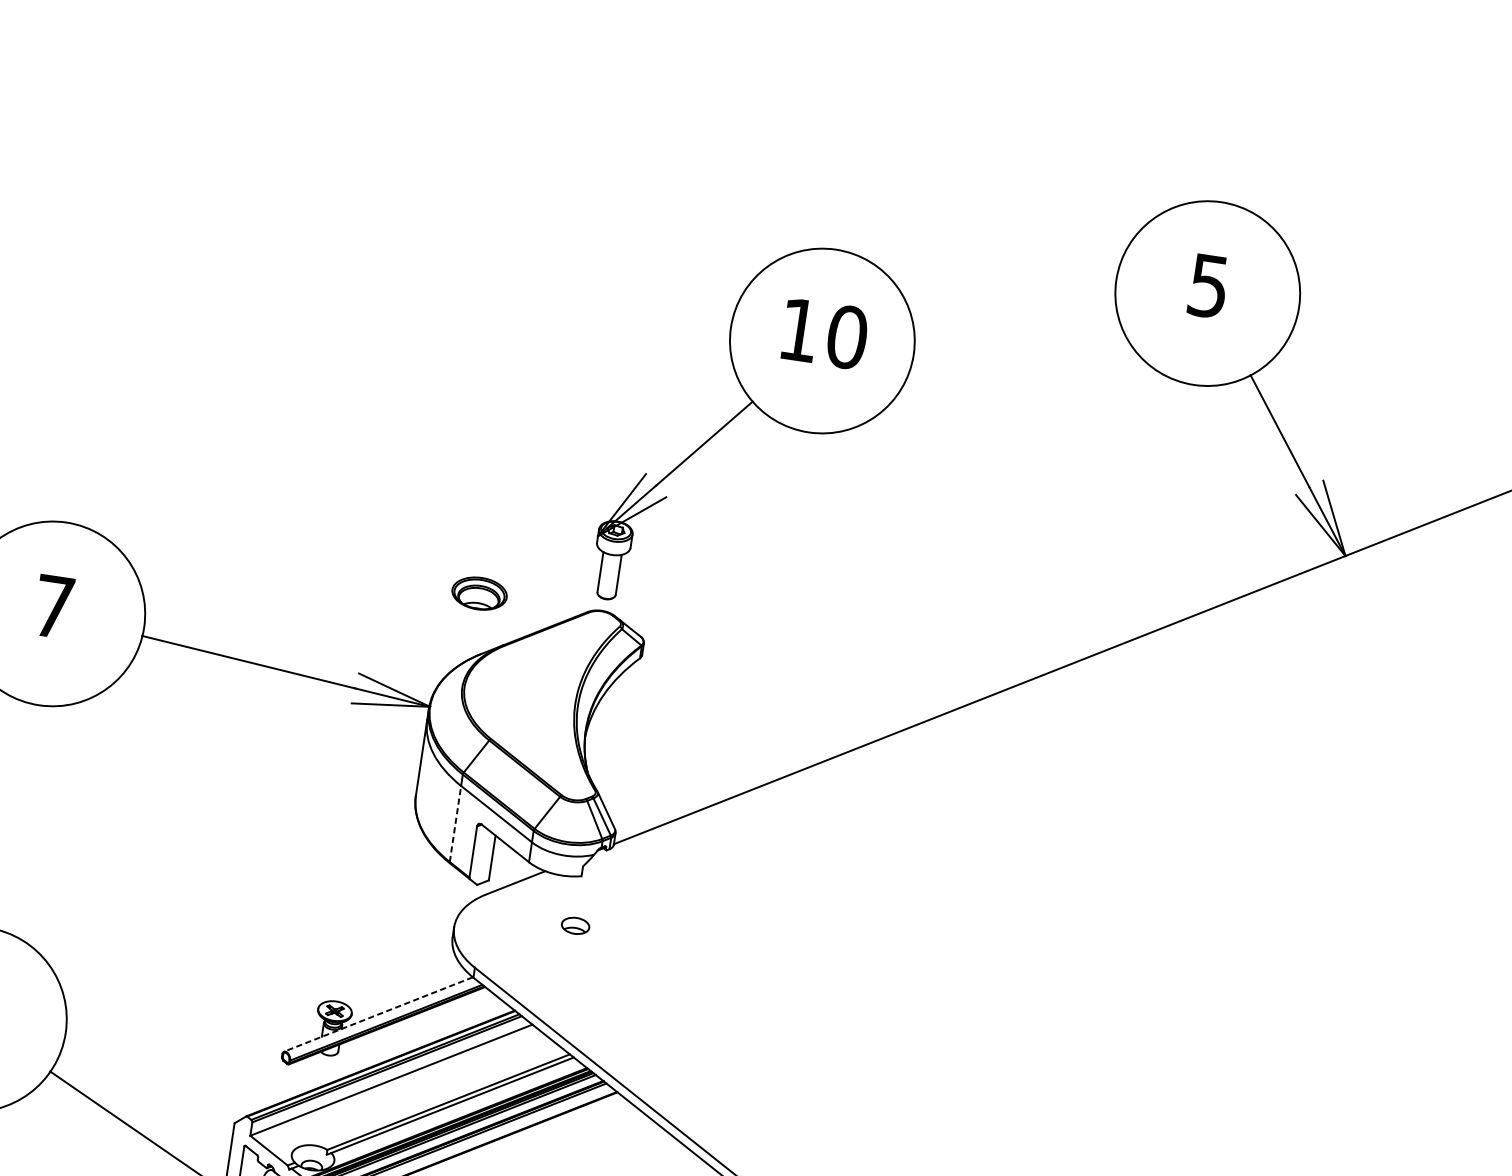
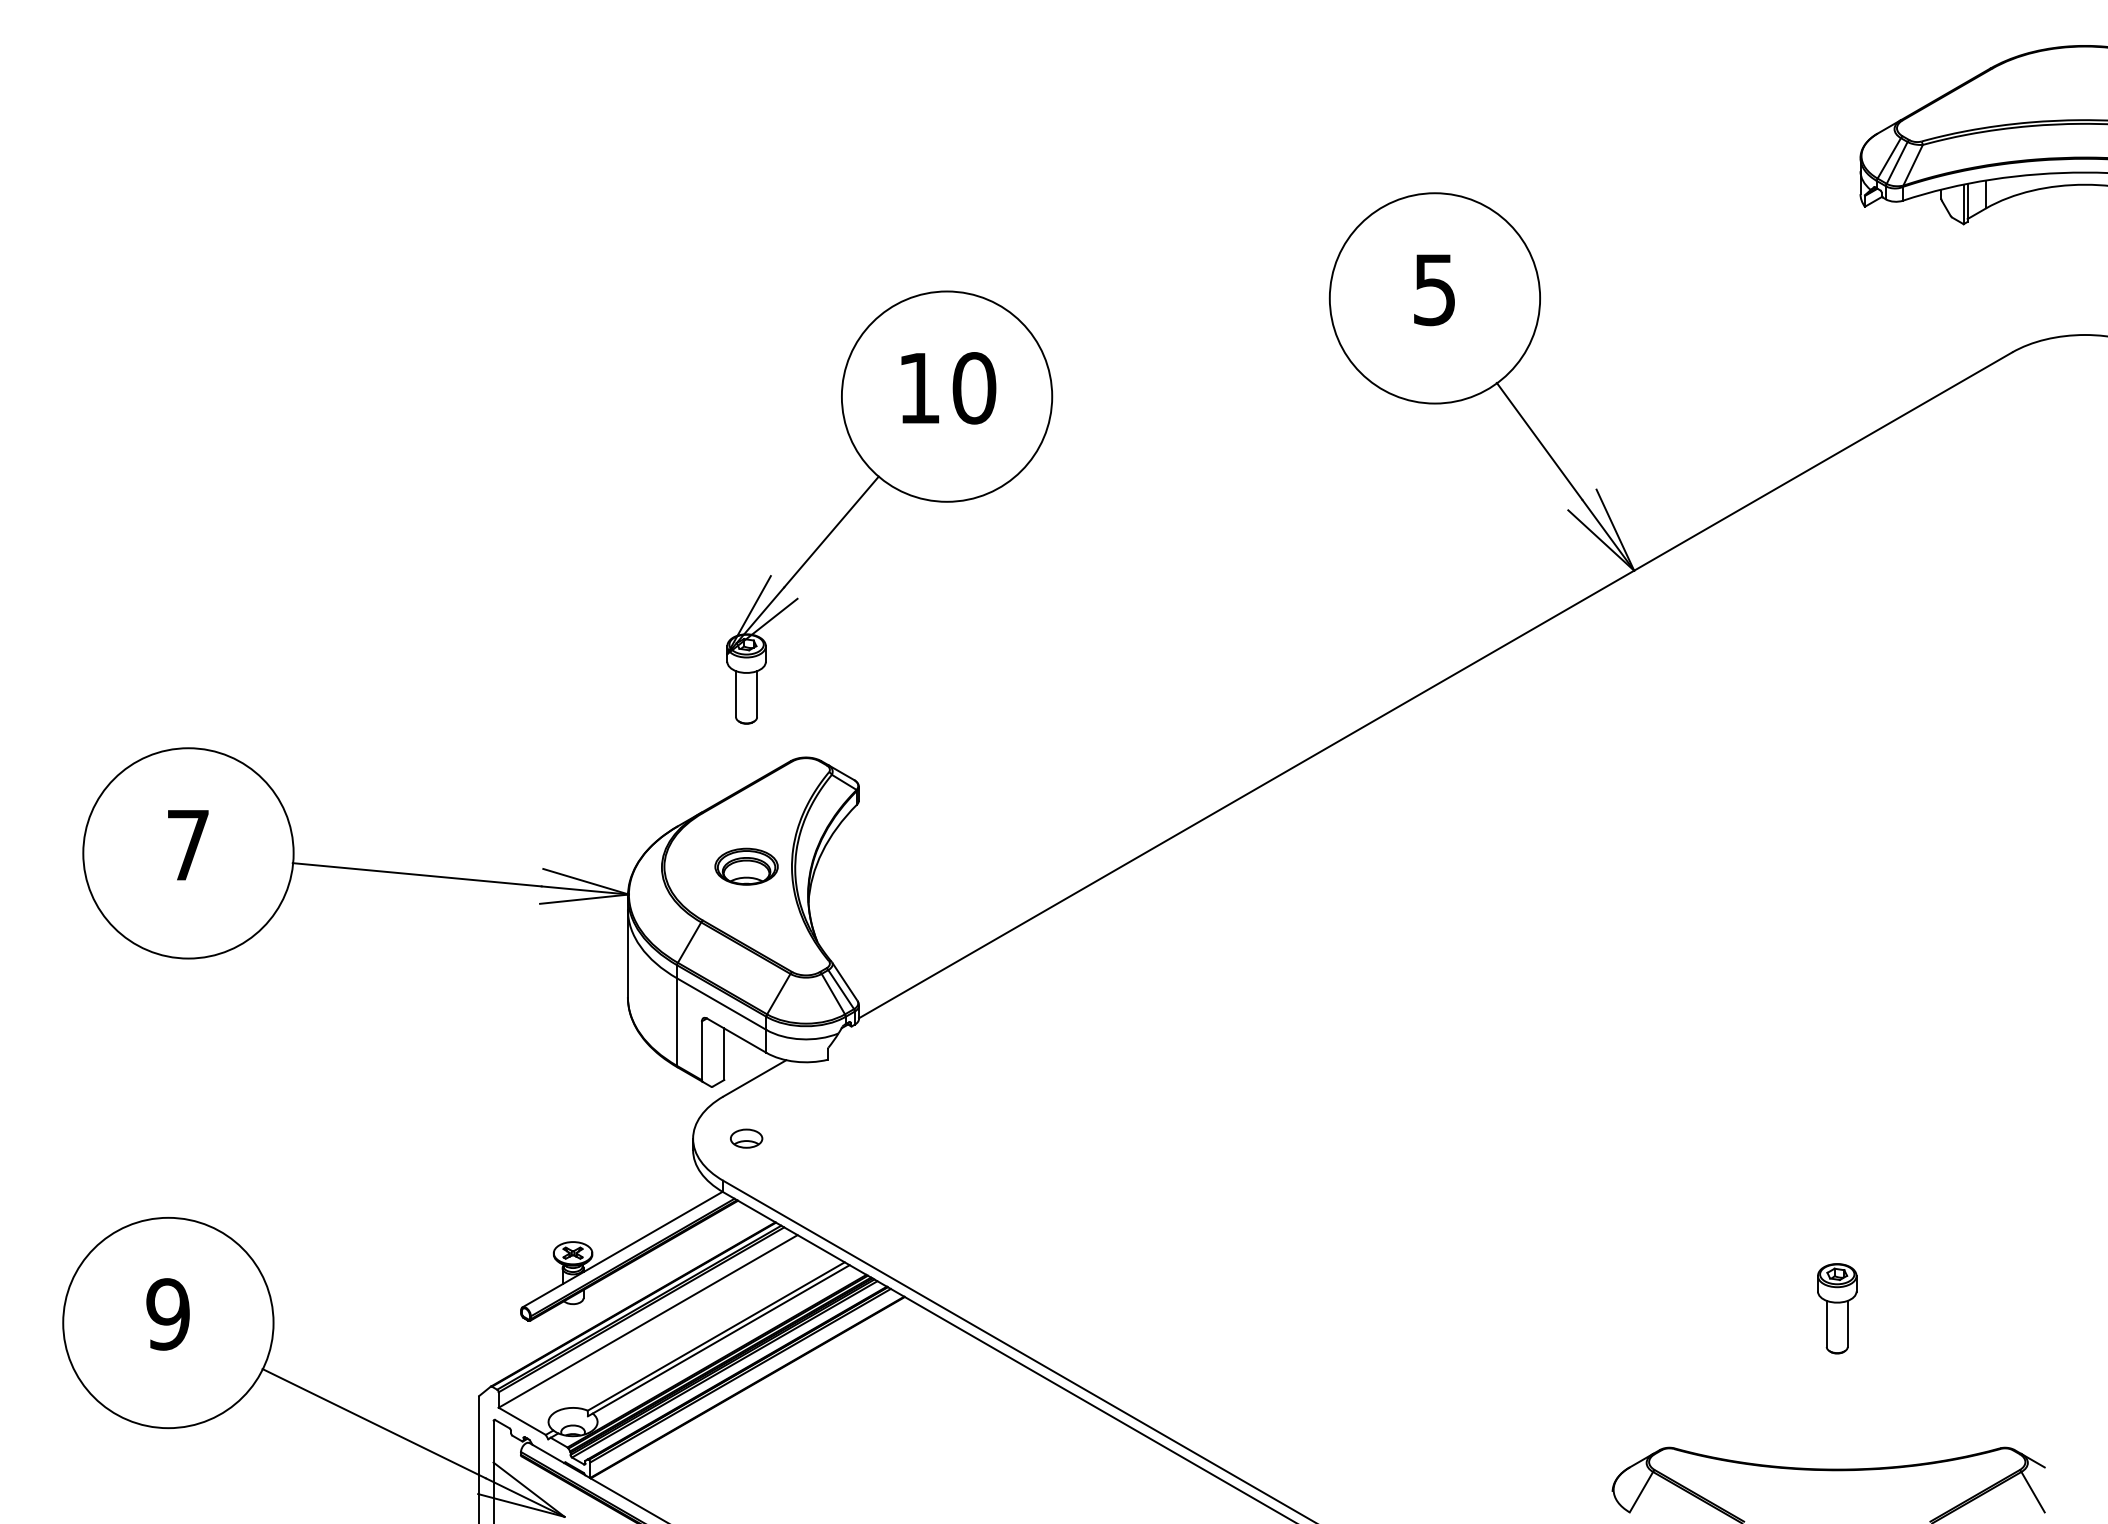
part: (767, 416) -> (897, 490), moved
part: (479, 593) -> (746, 866), moved
line: (455, 824) -> (677, 1022), dashed -> solid
part: (575, 925) -> (746, 1138), moved
line: (378, 1014) -> (622, 1249), dashed -> solid

